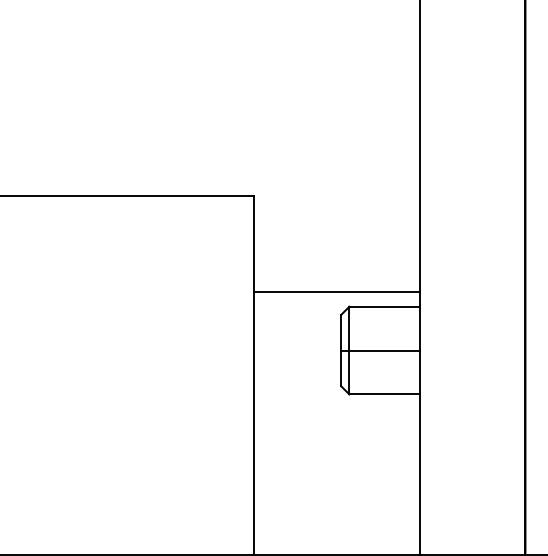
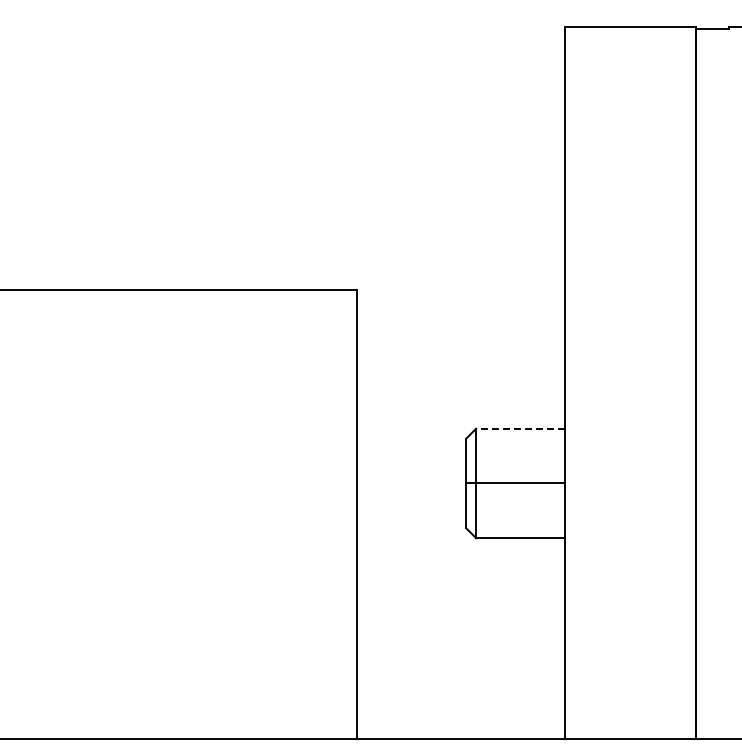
line: (336, 292) -> (460, 410), removed
line: (384, 306) -> (519, 428), solid -> dashed

